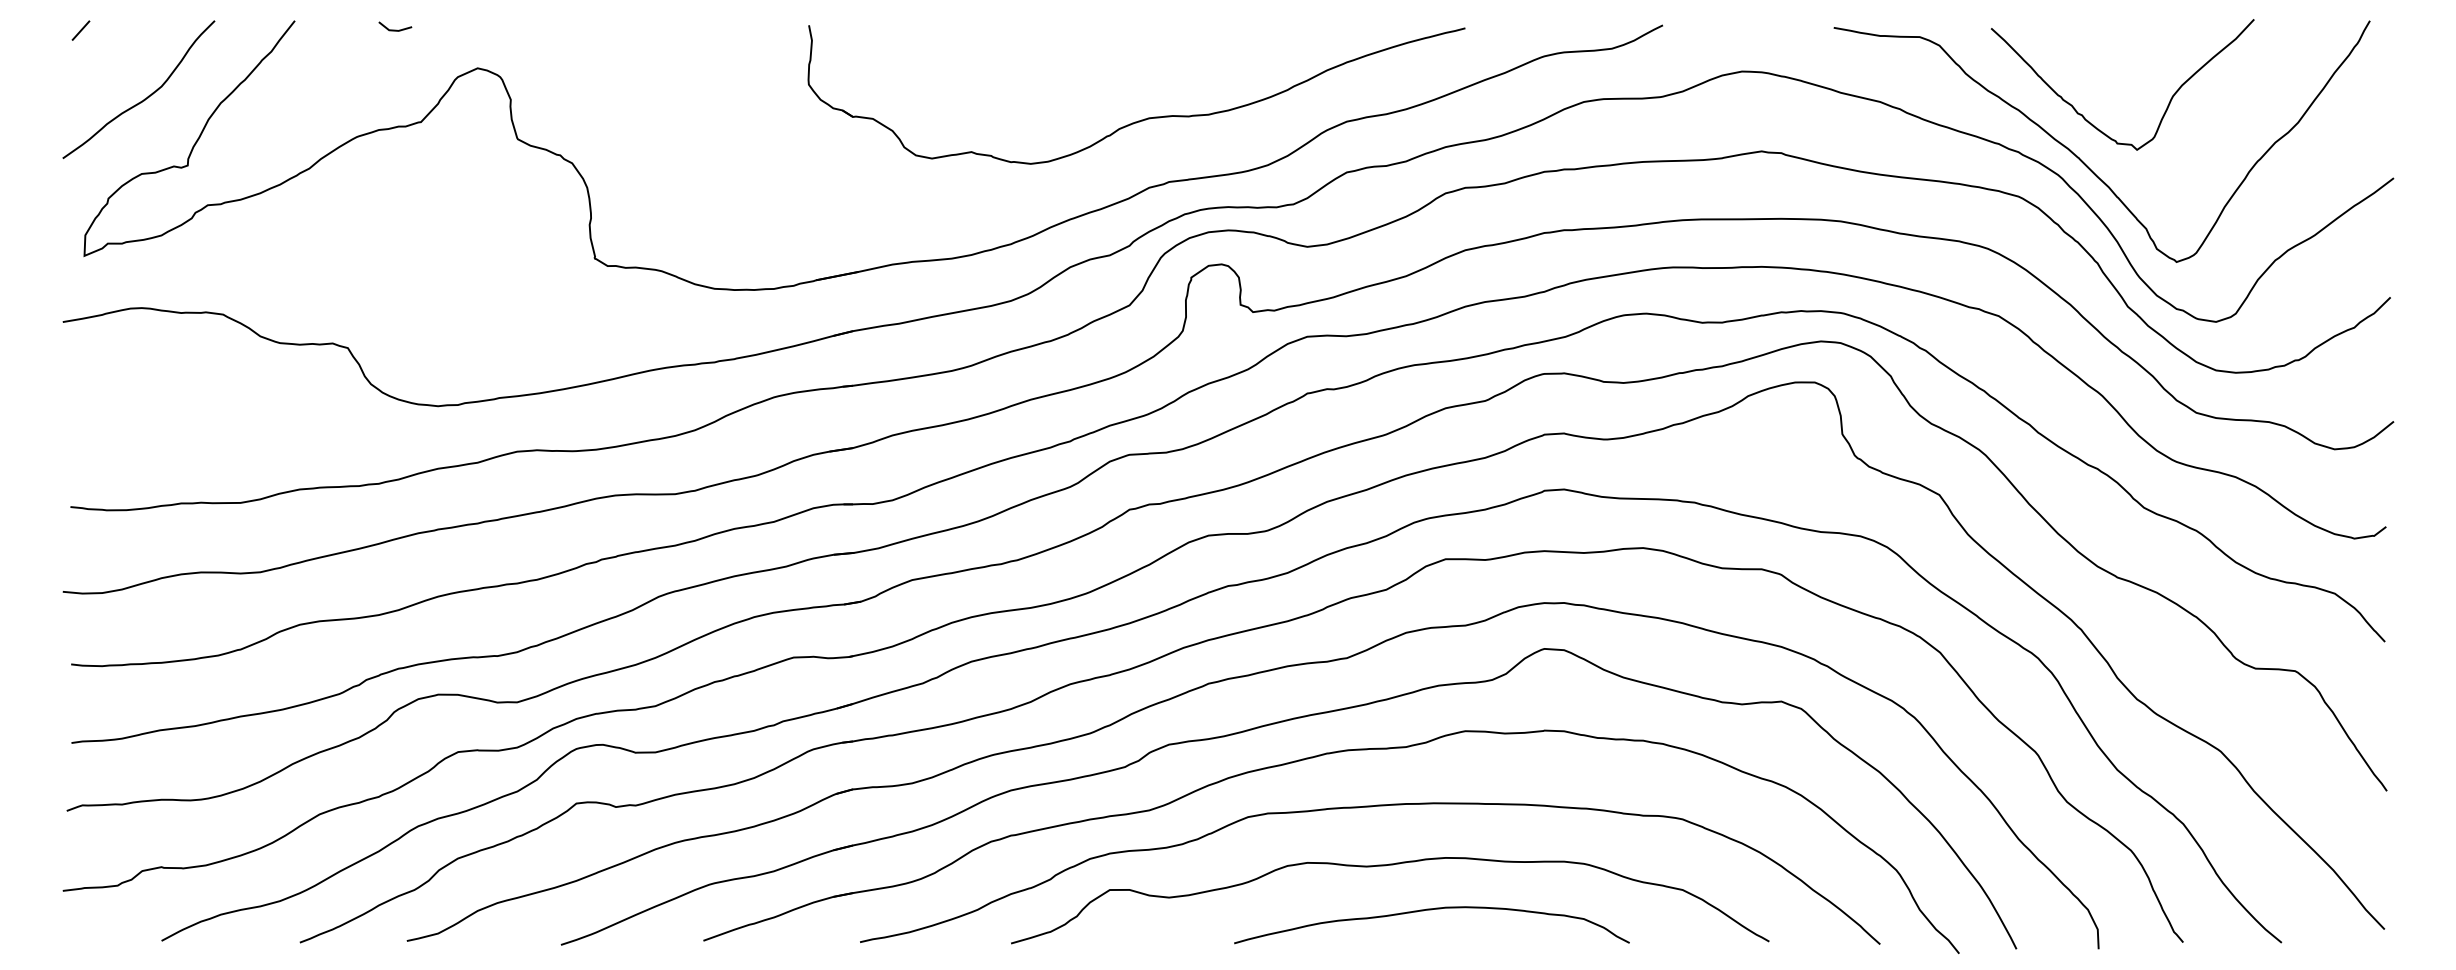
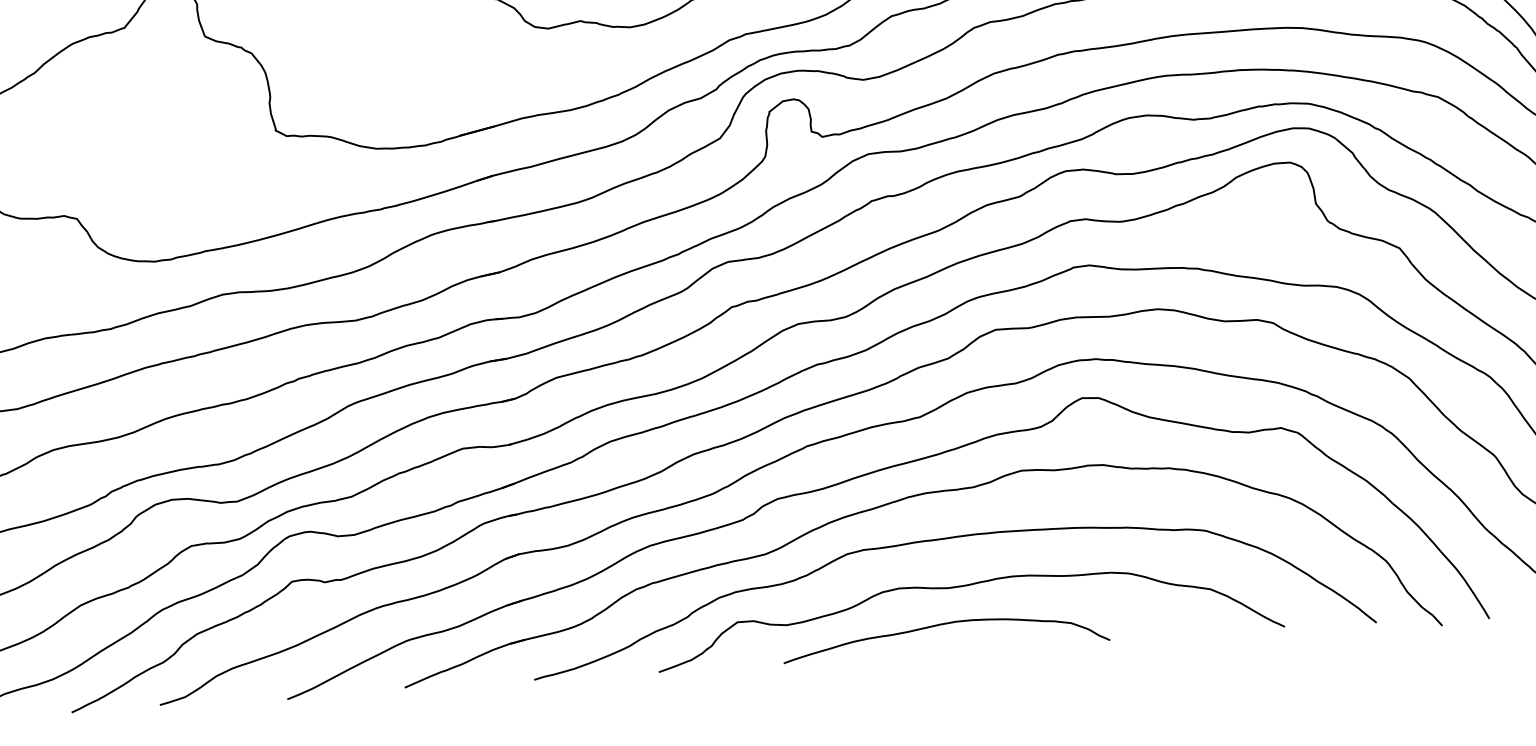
curve: (1431, 910) -> (944, 624), moved

